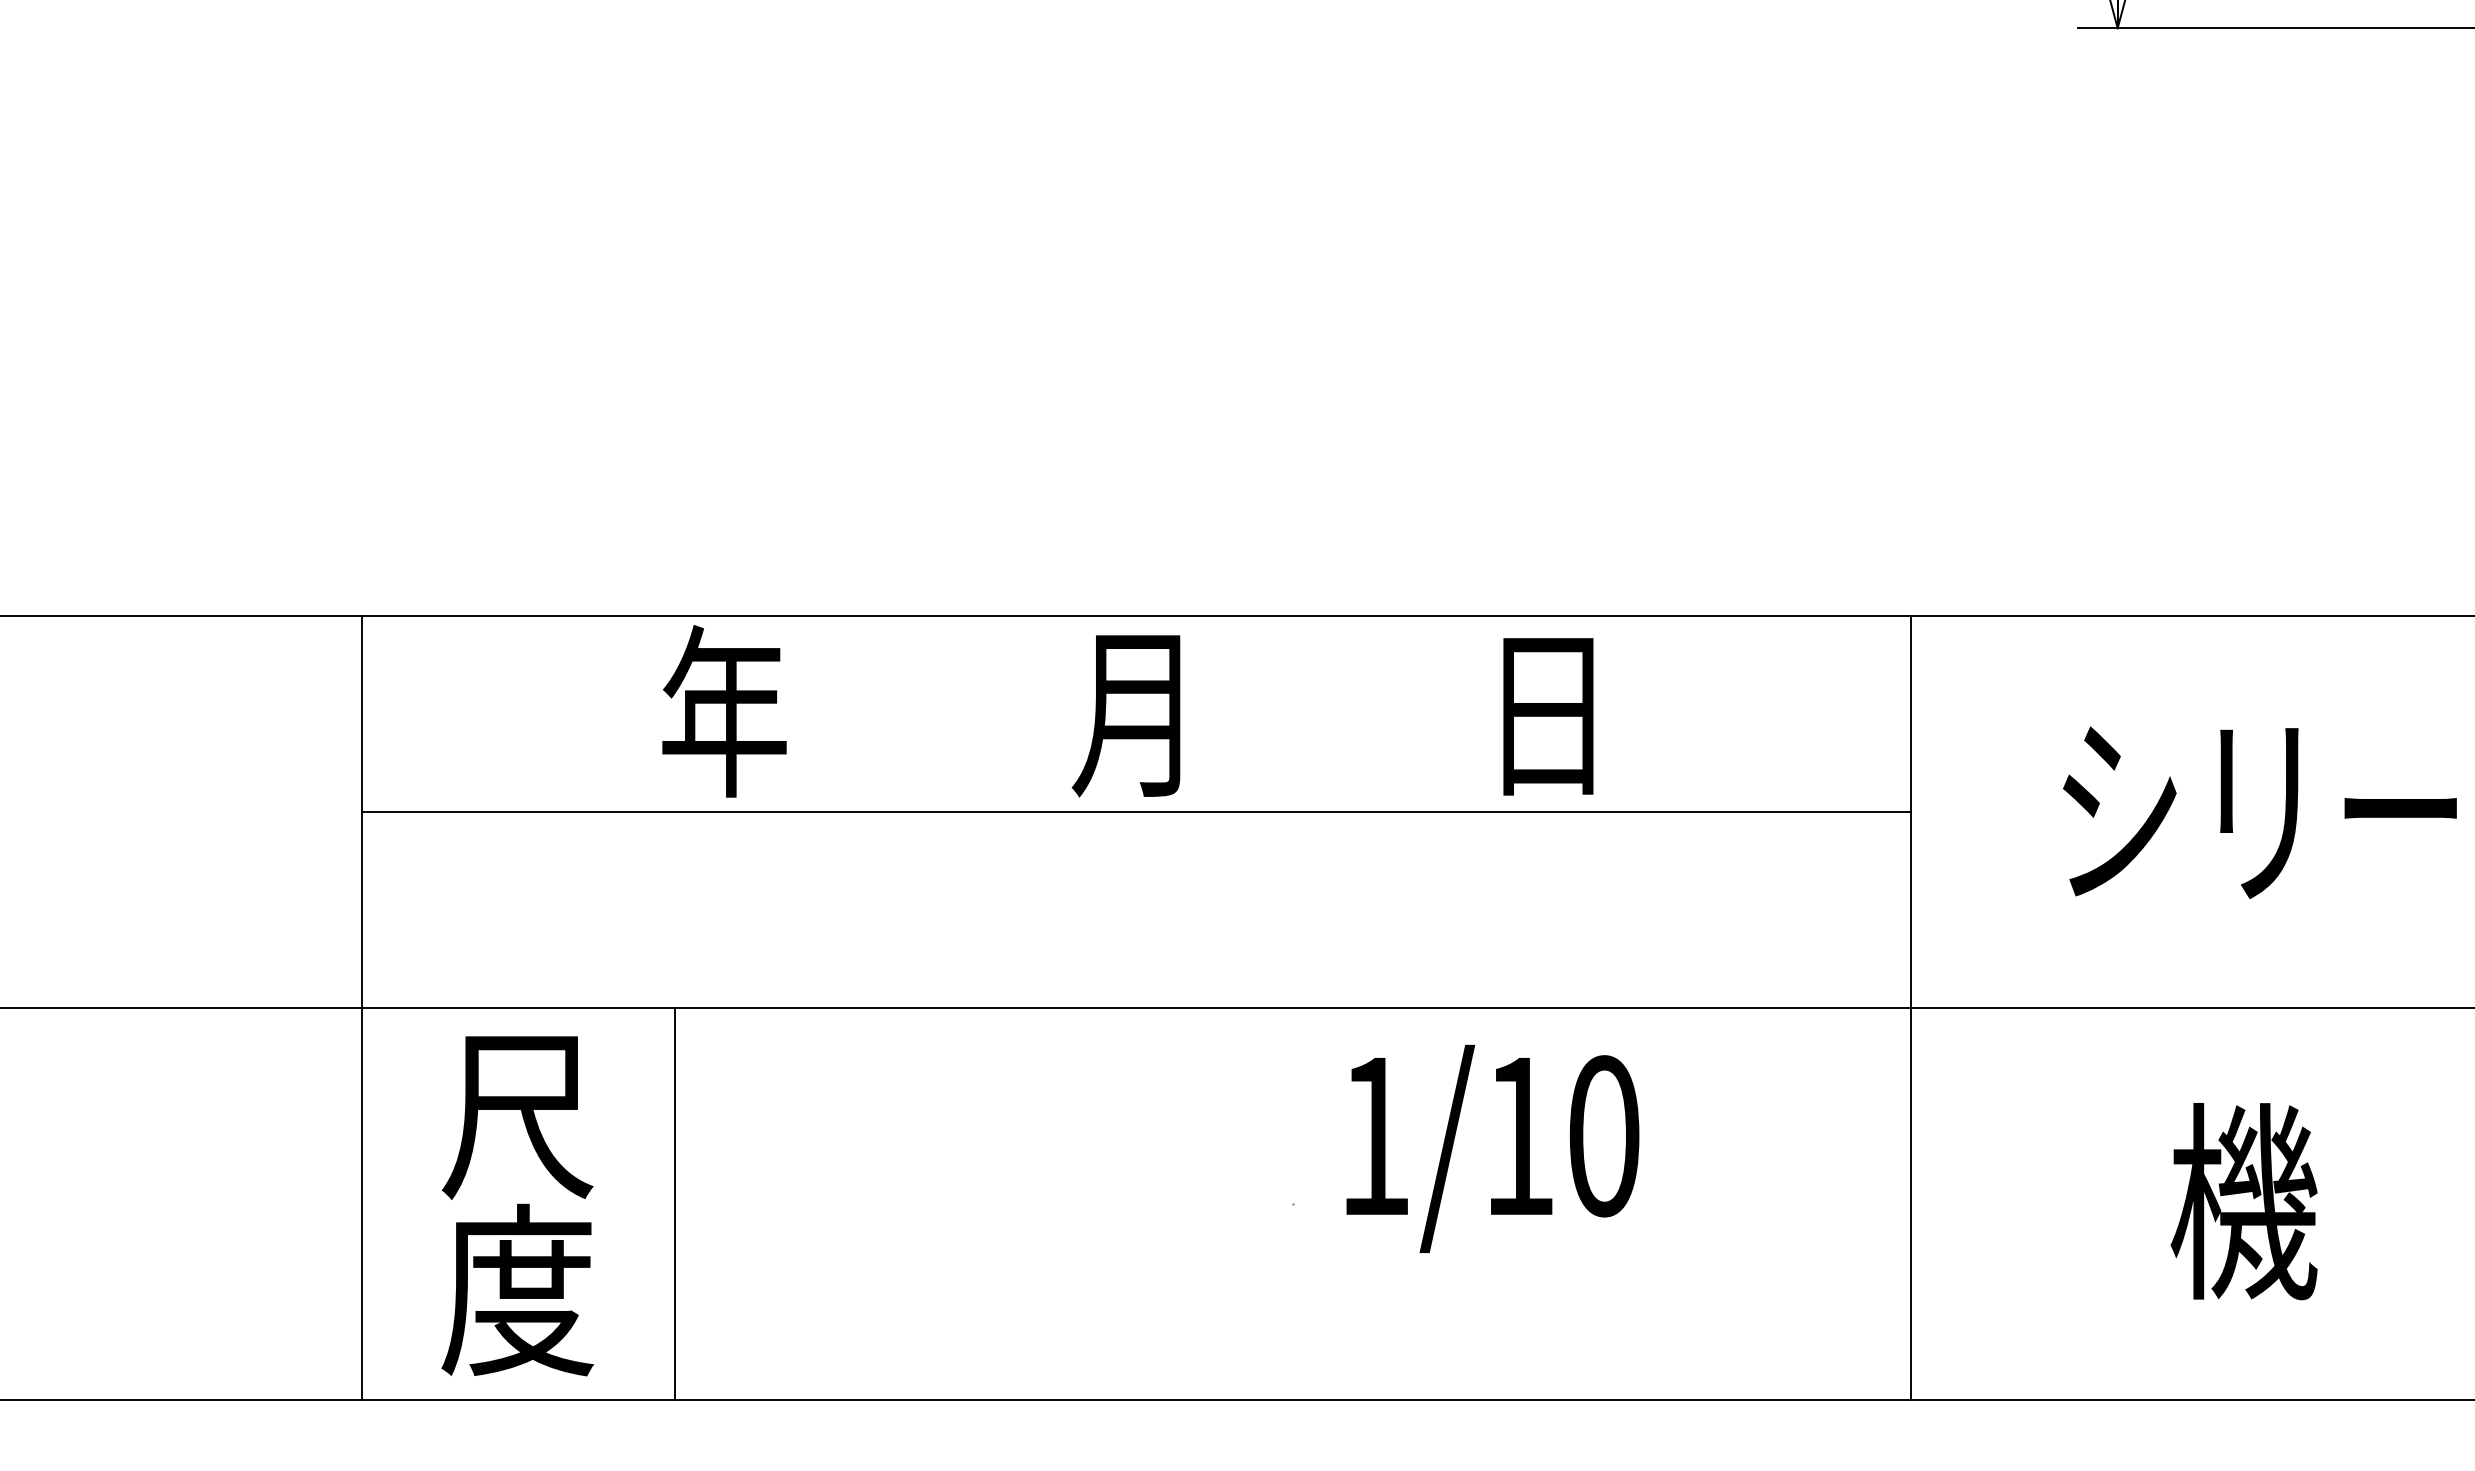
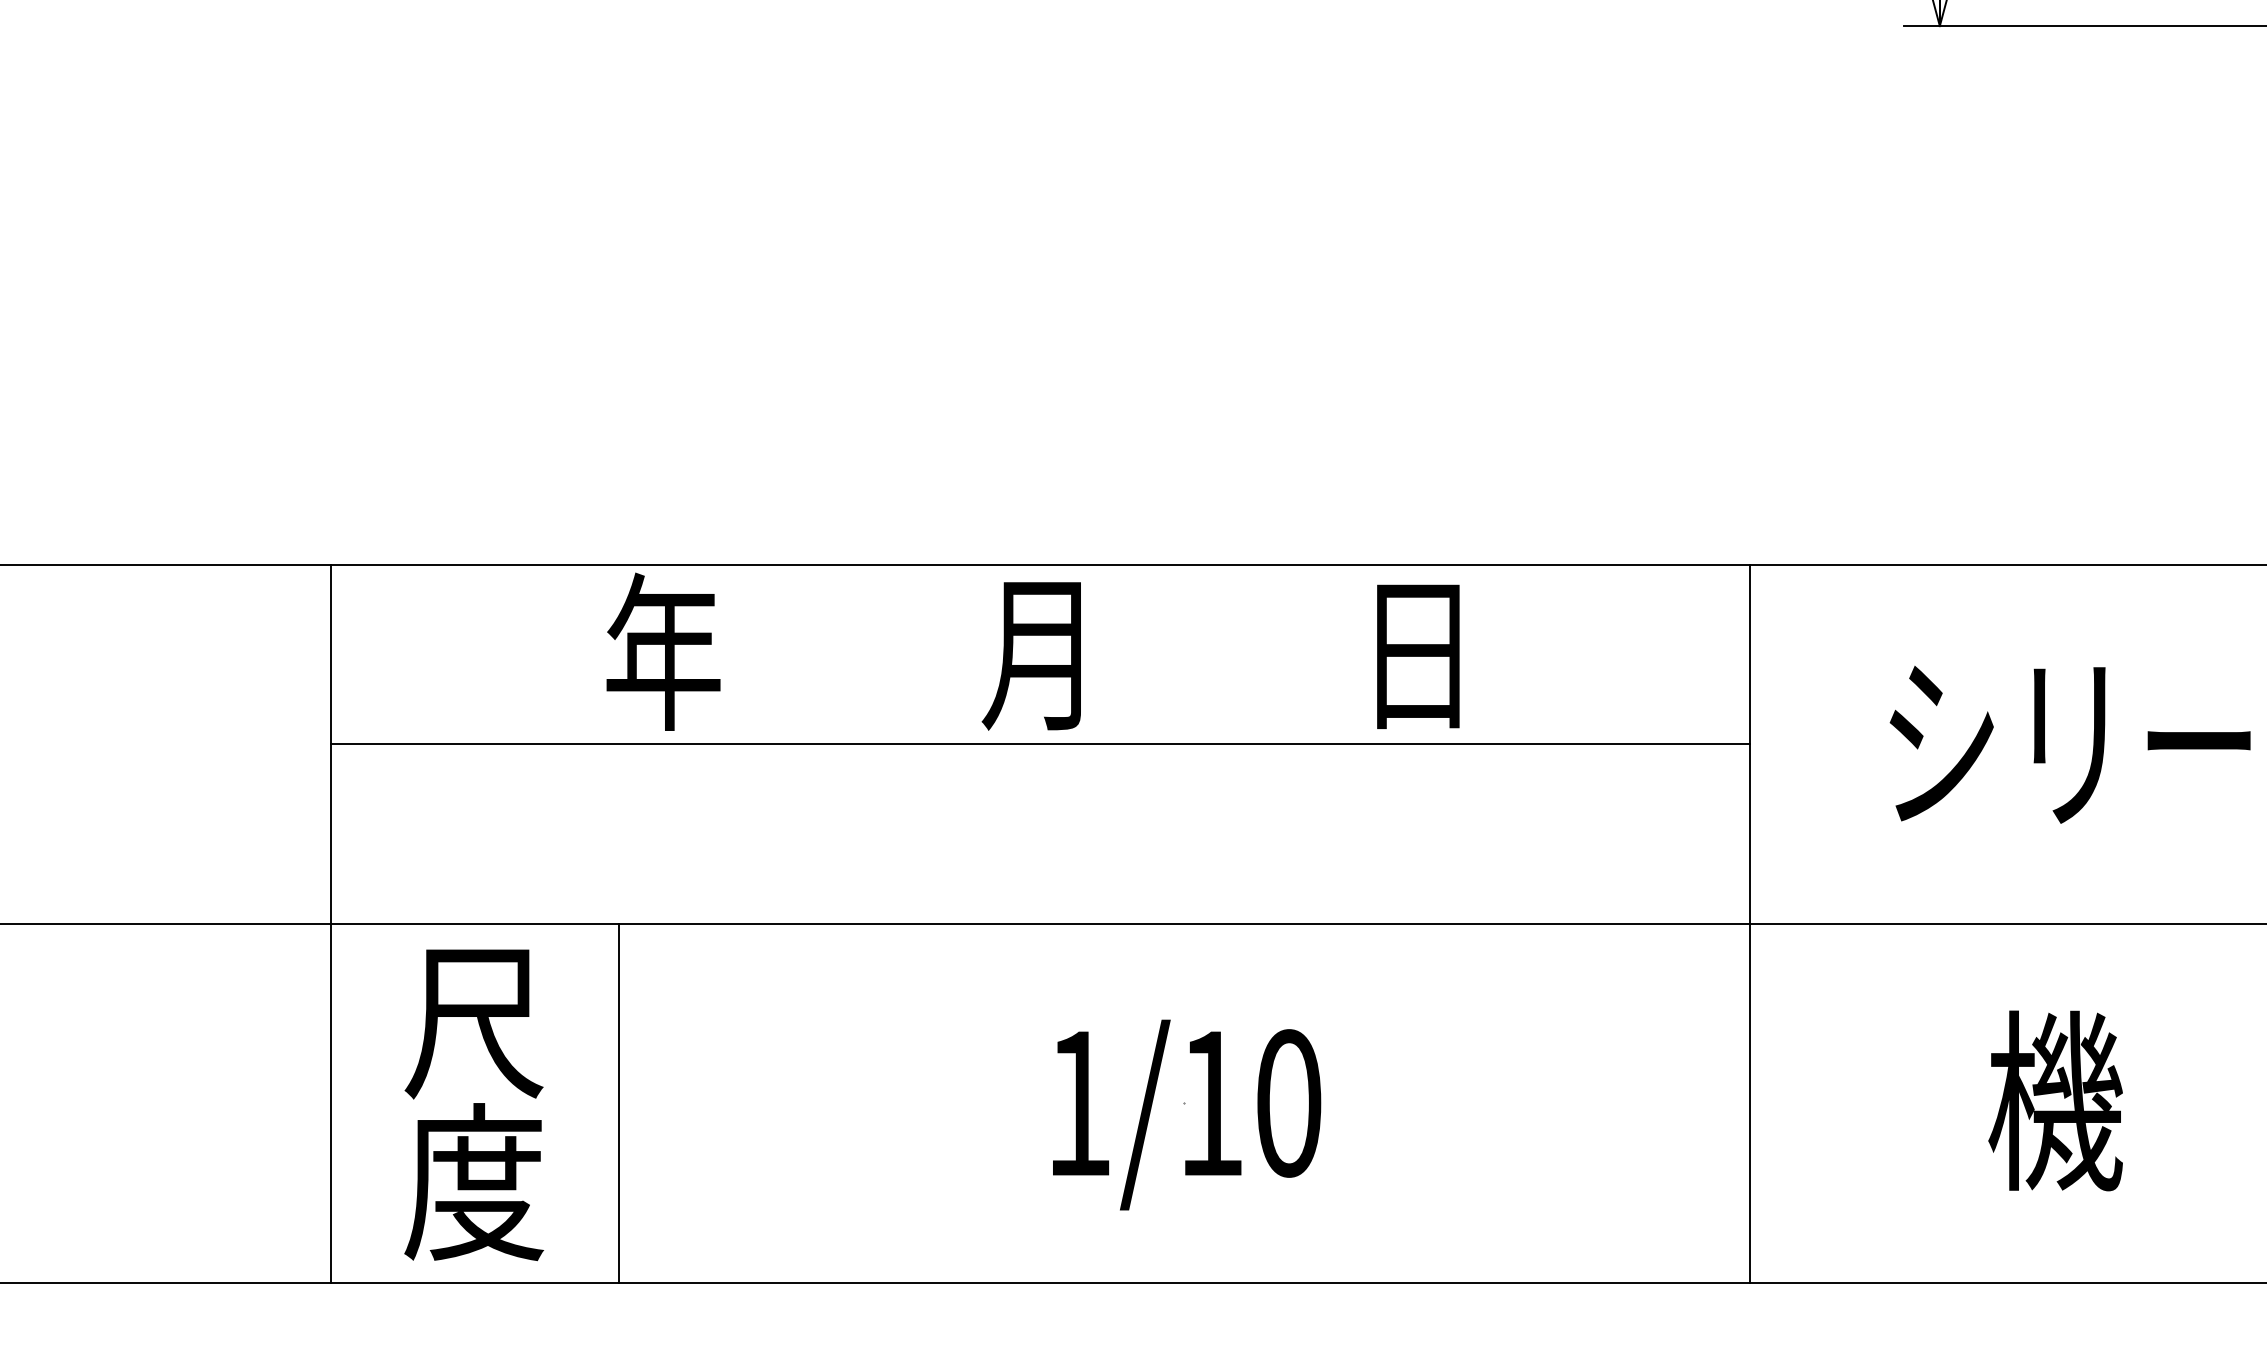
text: (1492, 1148) -> (1186, 1114), moved

